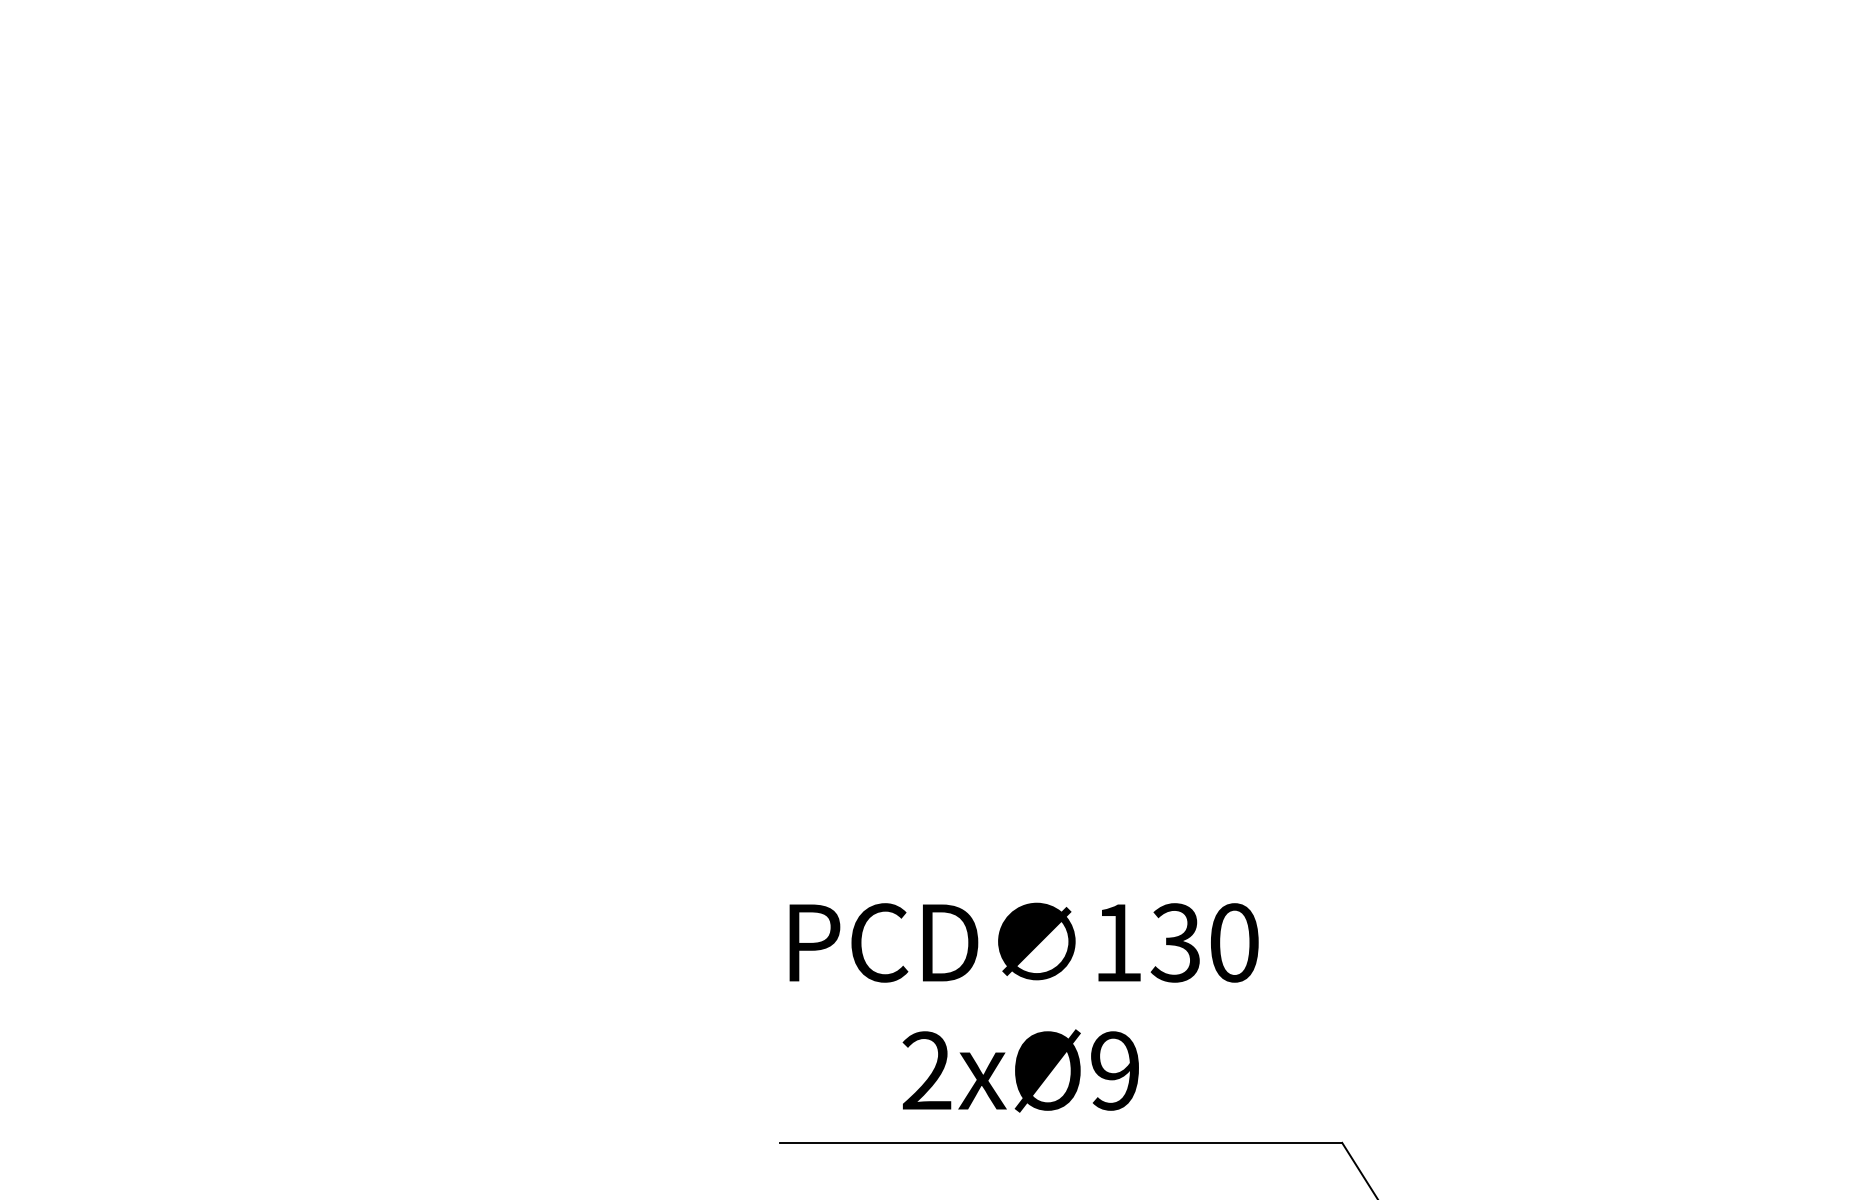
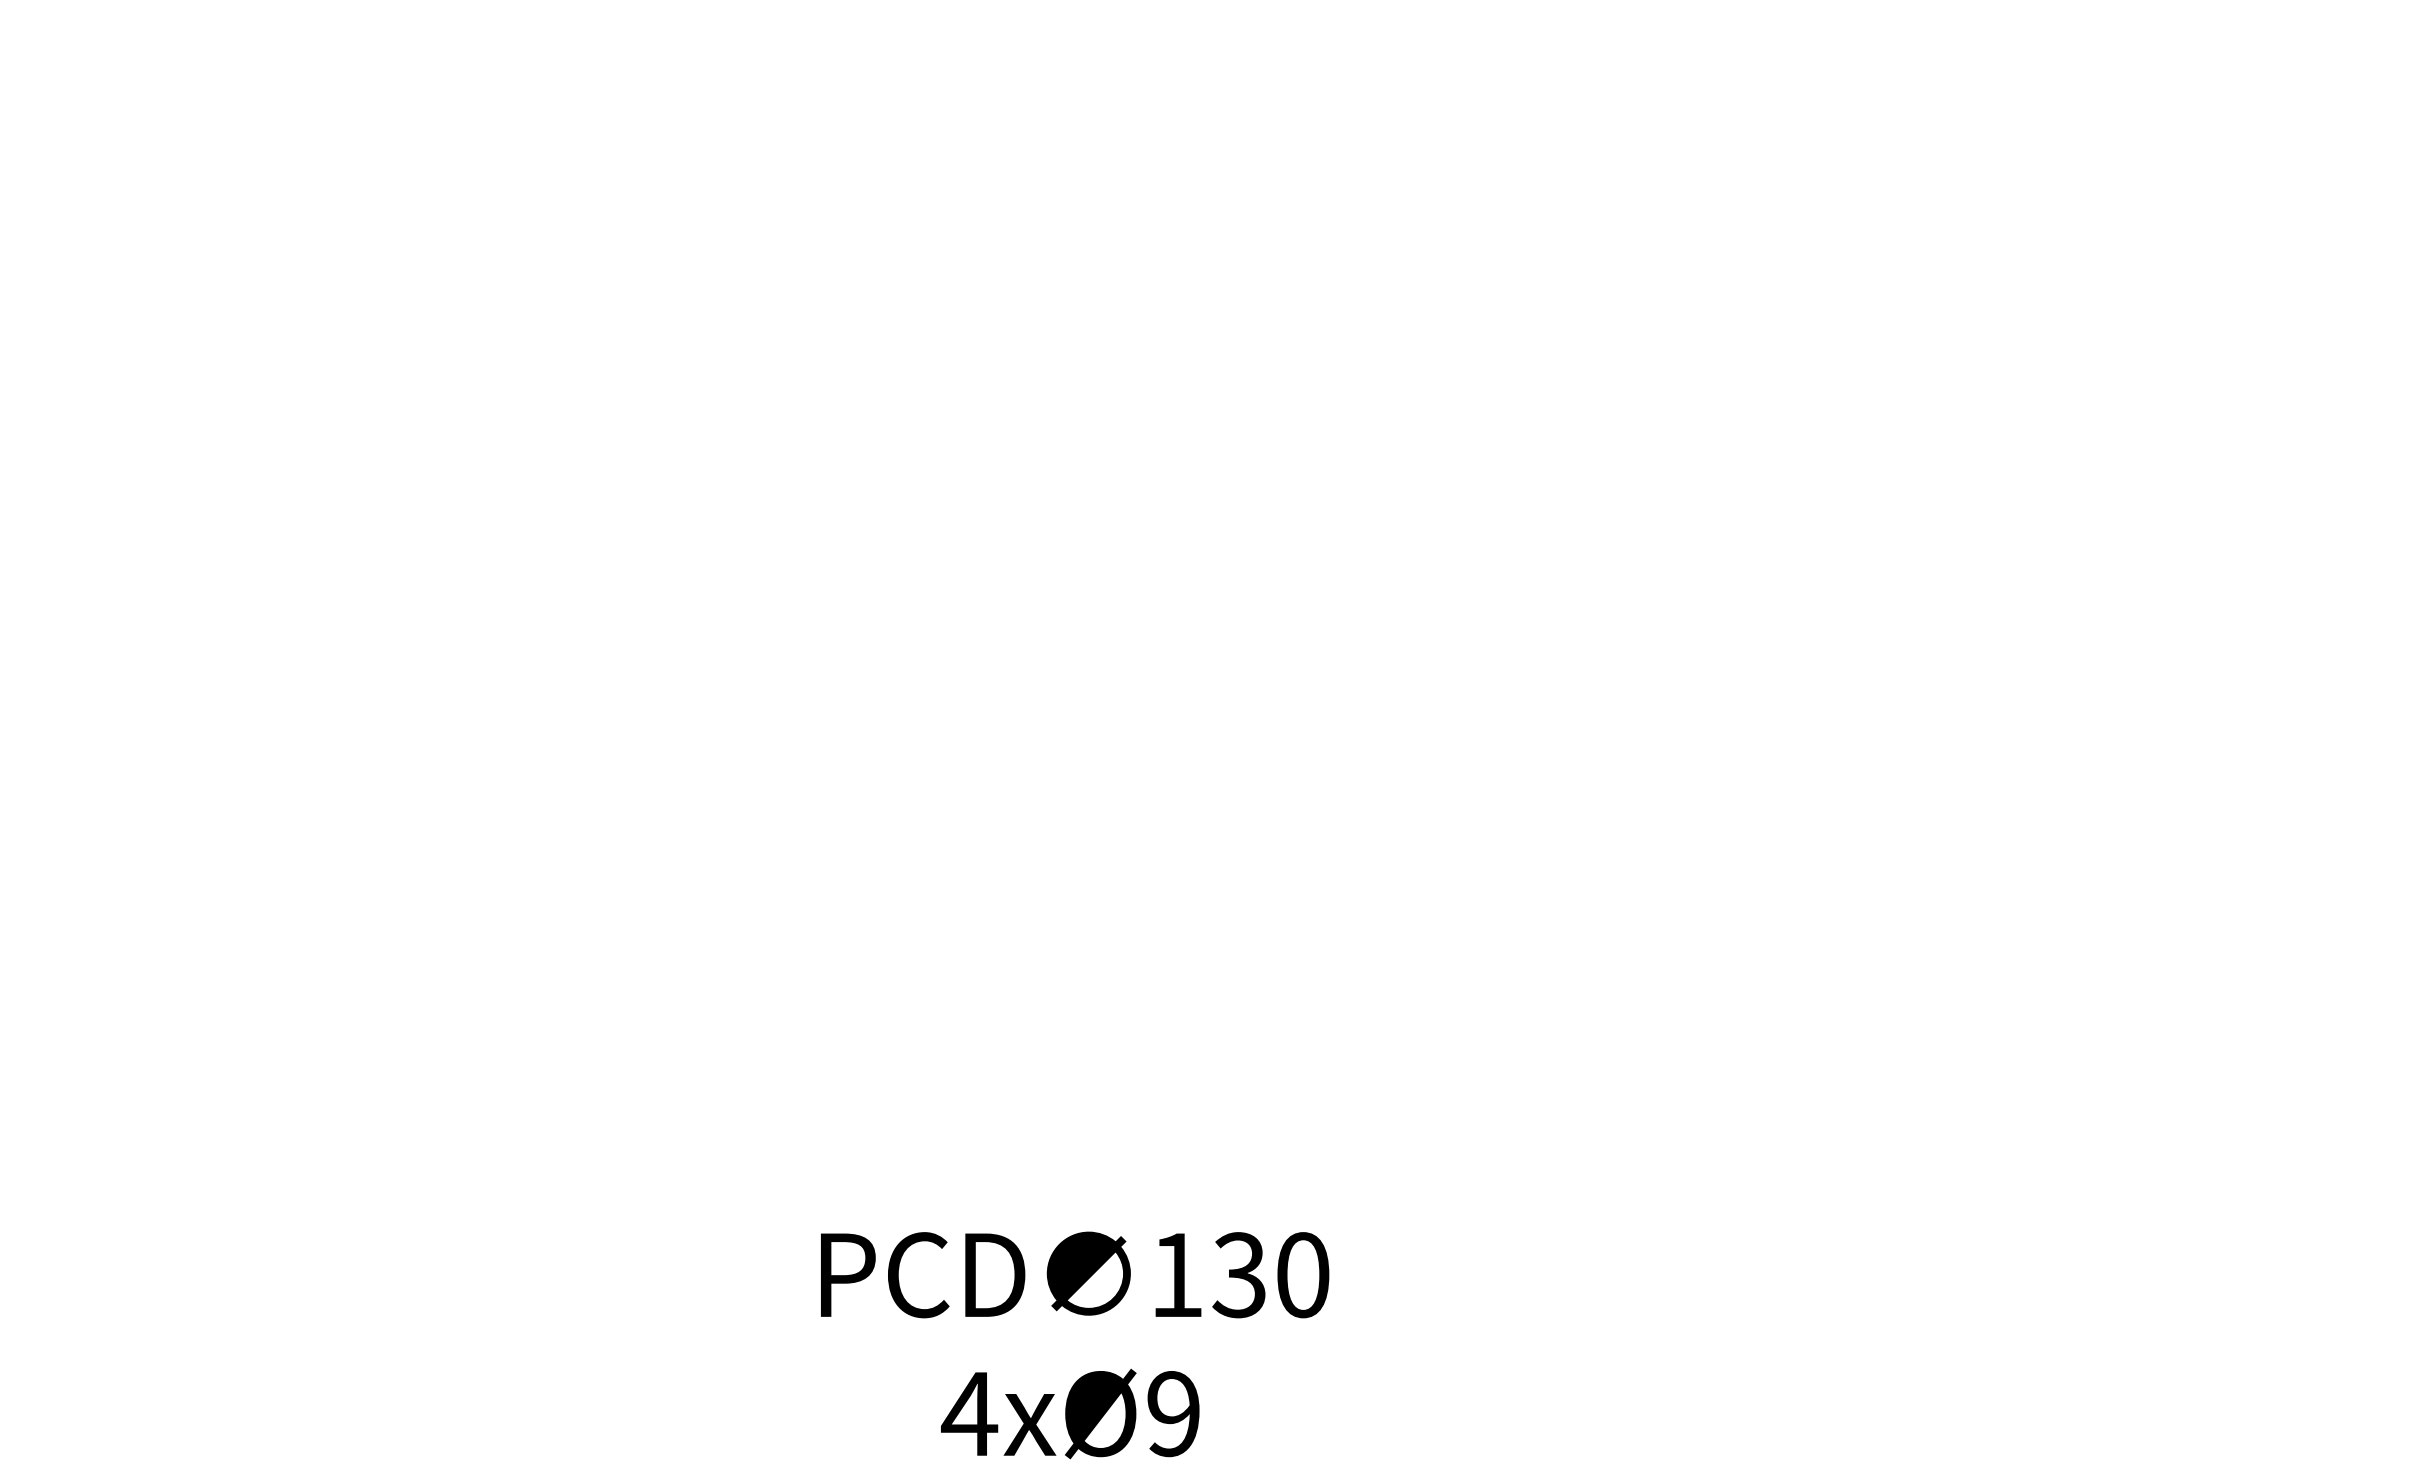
text: (926, 1070) -> (969, 1413), 2xØ9 -> 4xØ9

